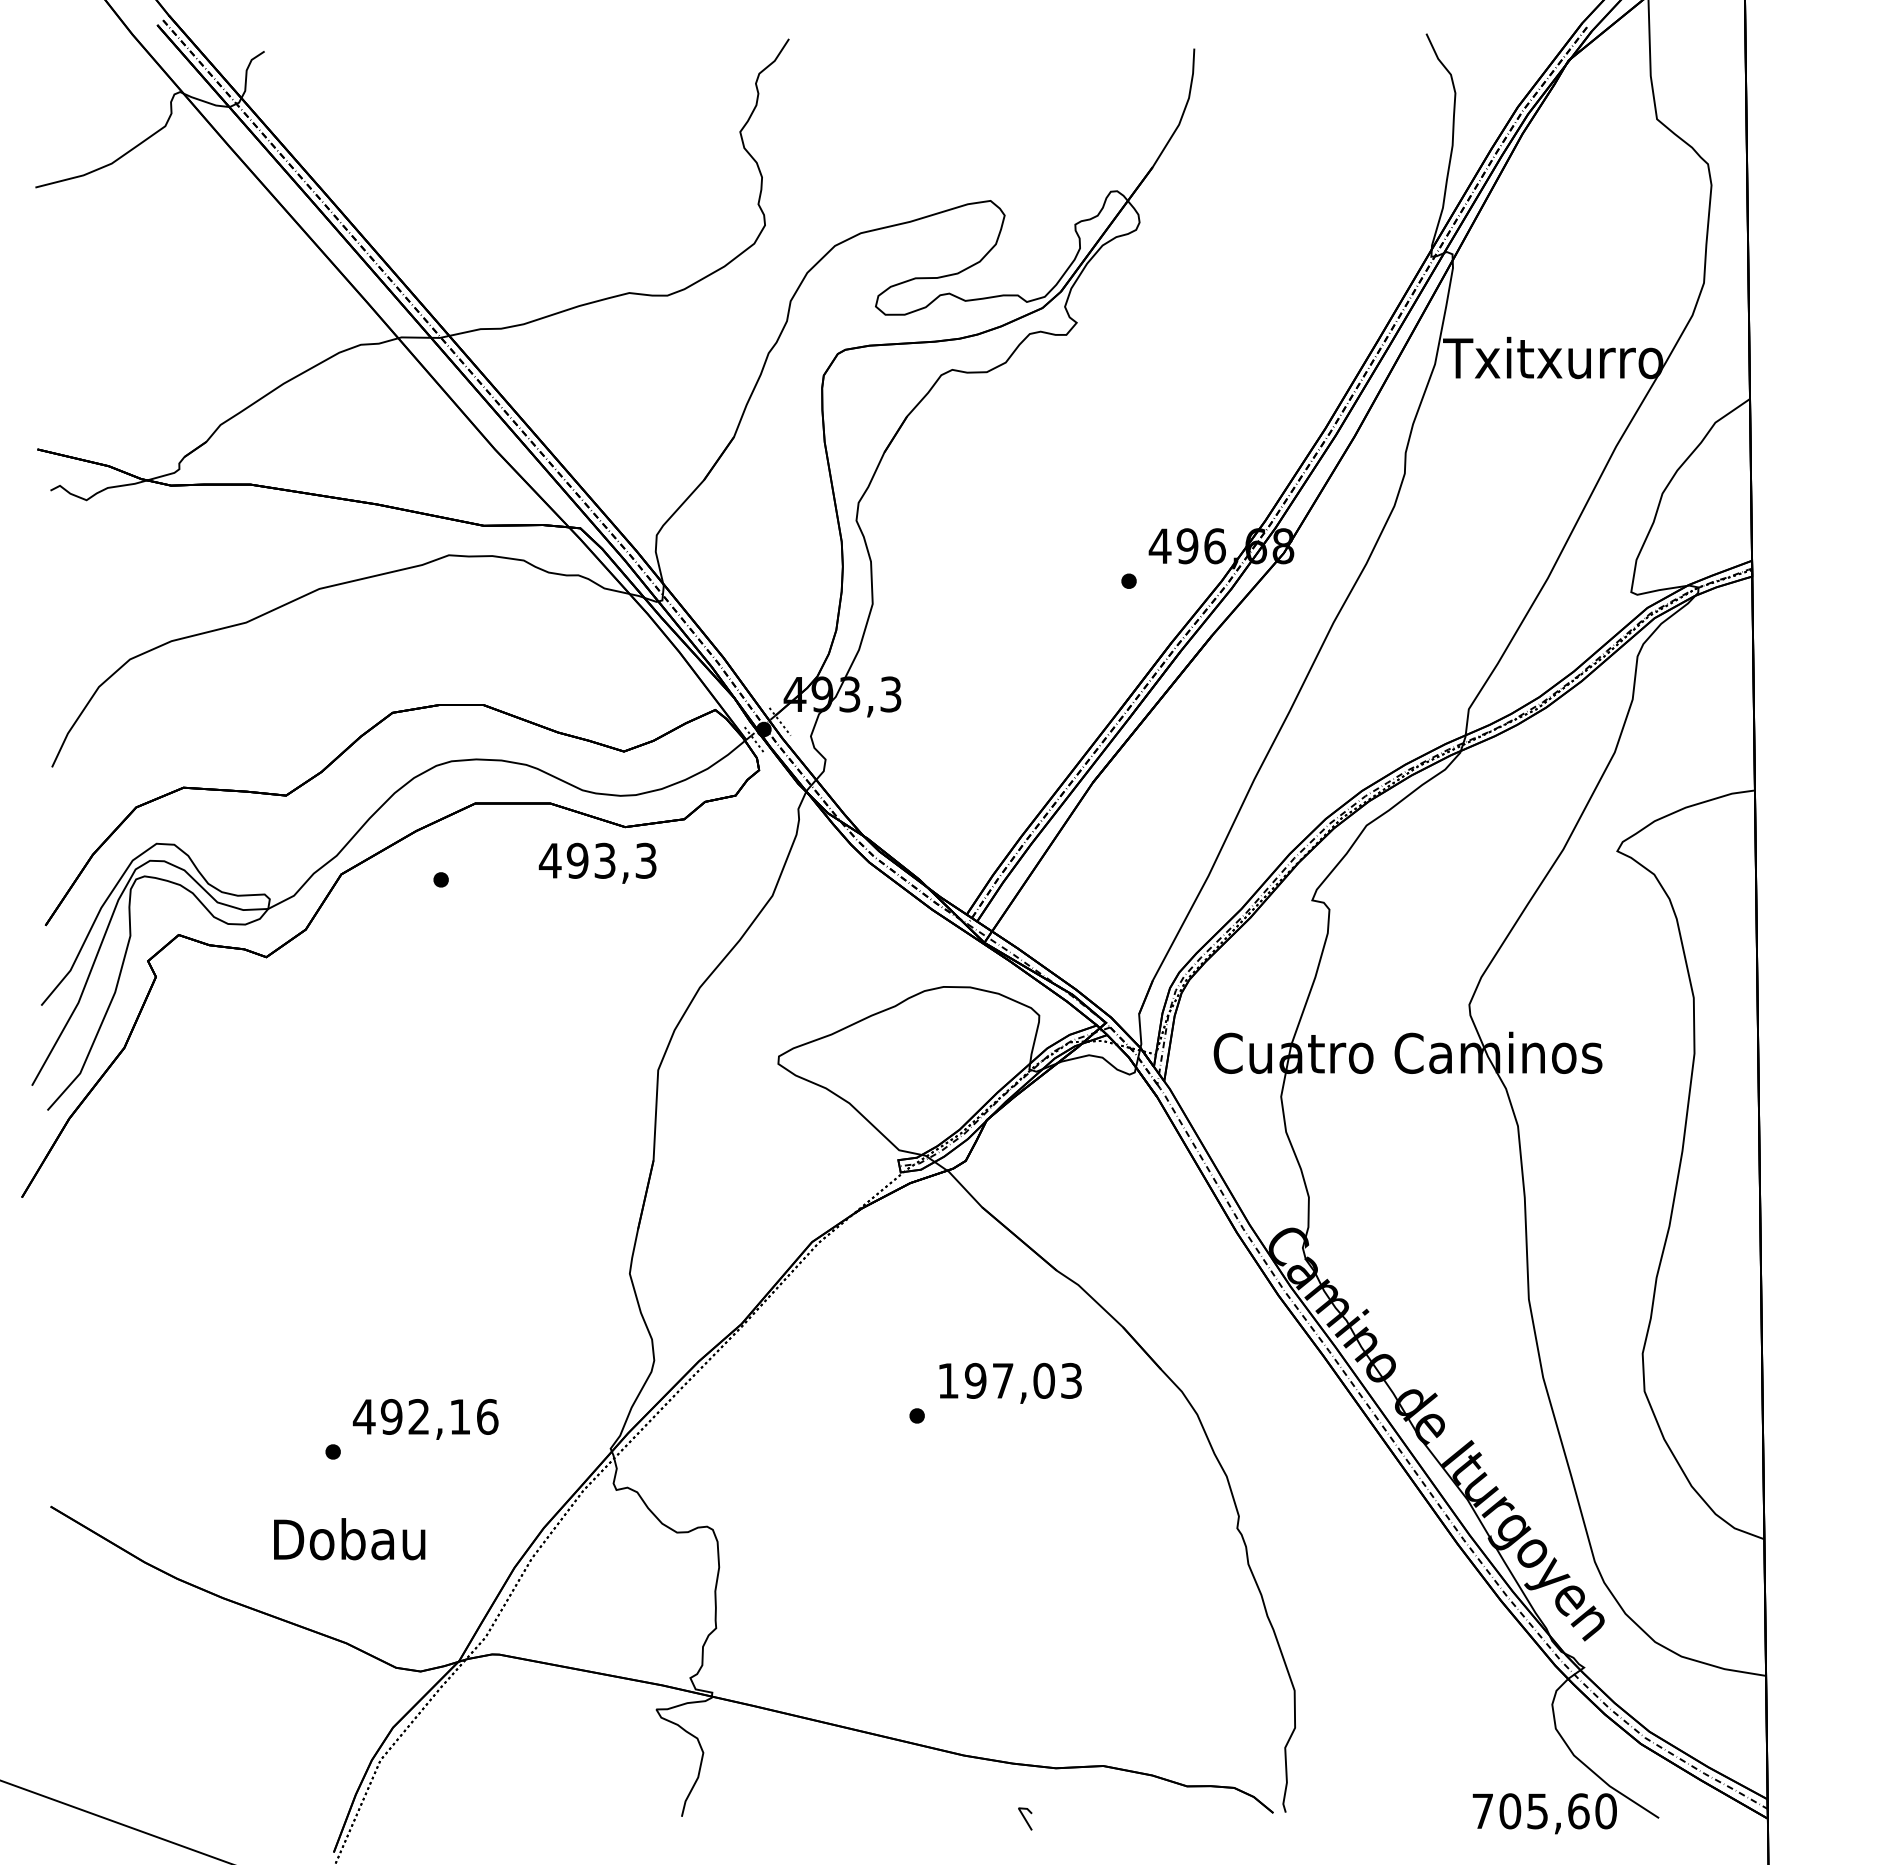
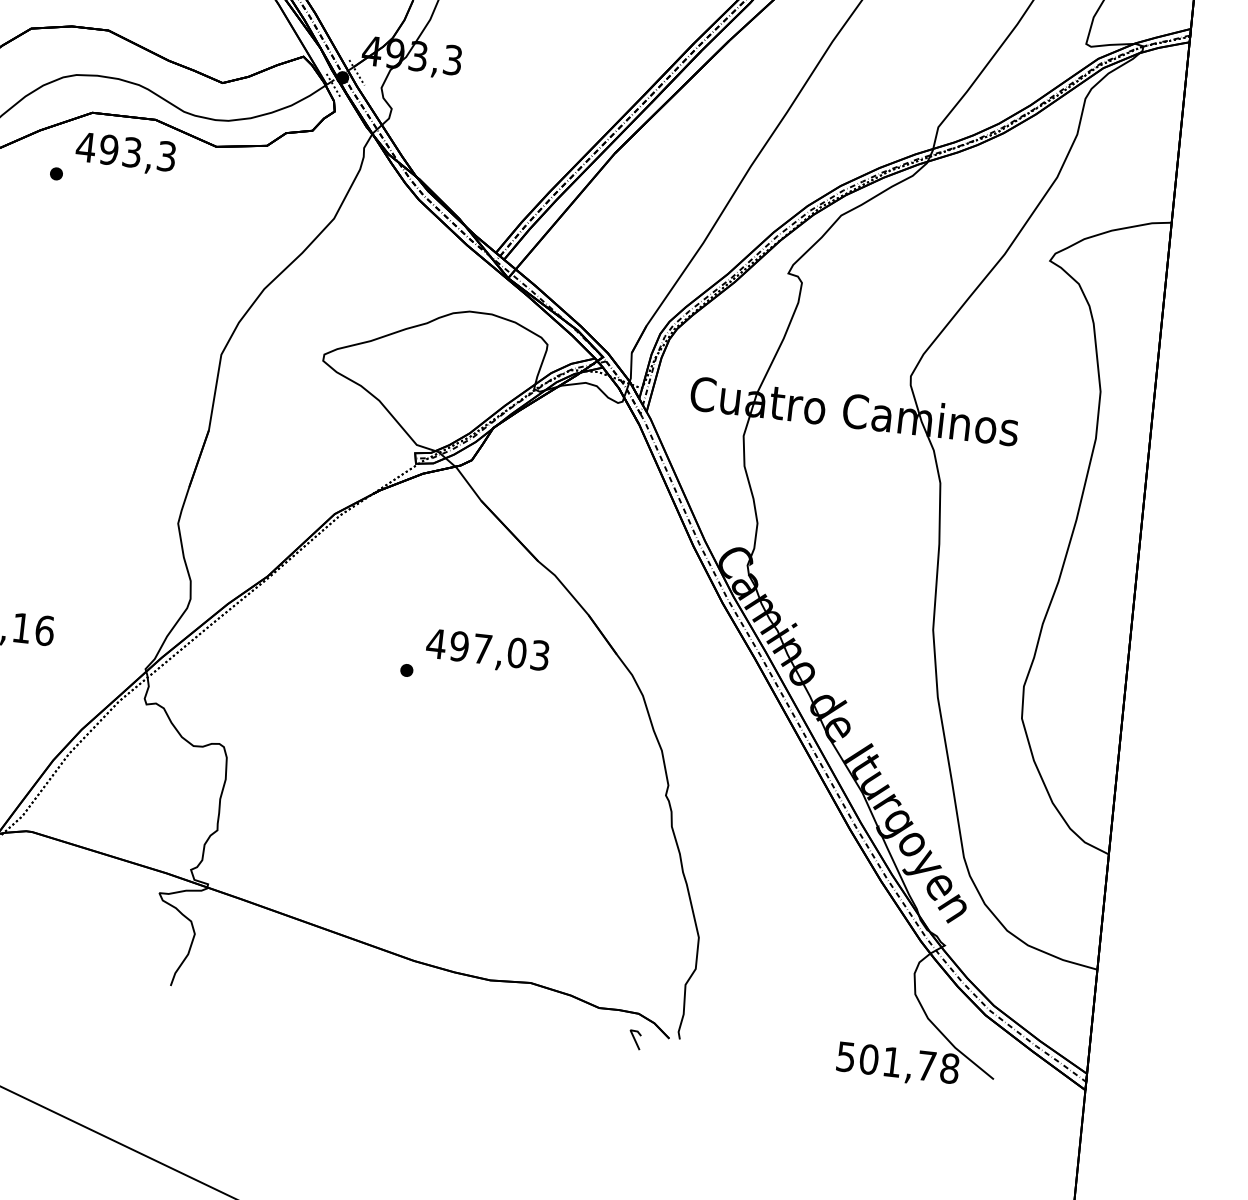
text: (597, 862) -> (125, 153), moved
text: (947, 1380) -> (435, 643), 197,03 -> 497,03
text: (1544, 1811) -> (897, 1062), 705,60 -> 501,78
line: (1025, 1818) -> (635, 1039), moved

